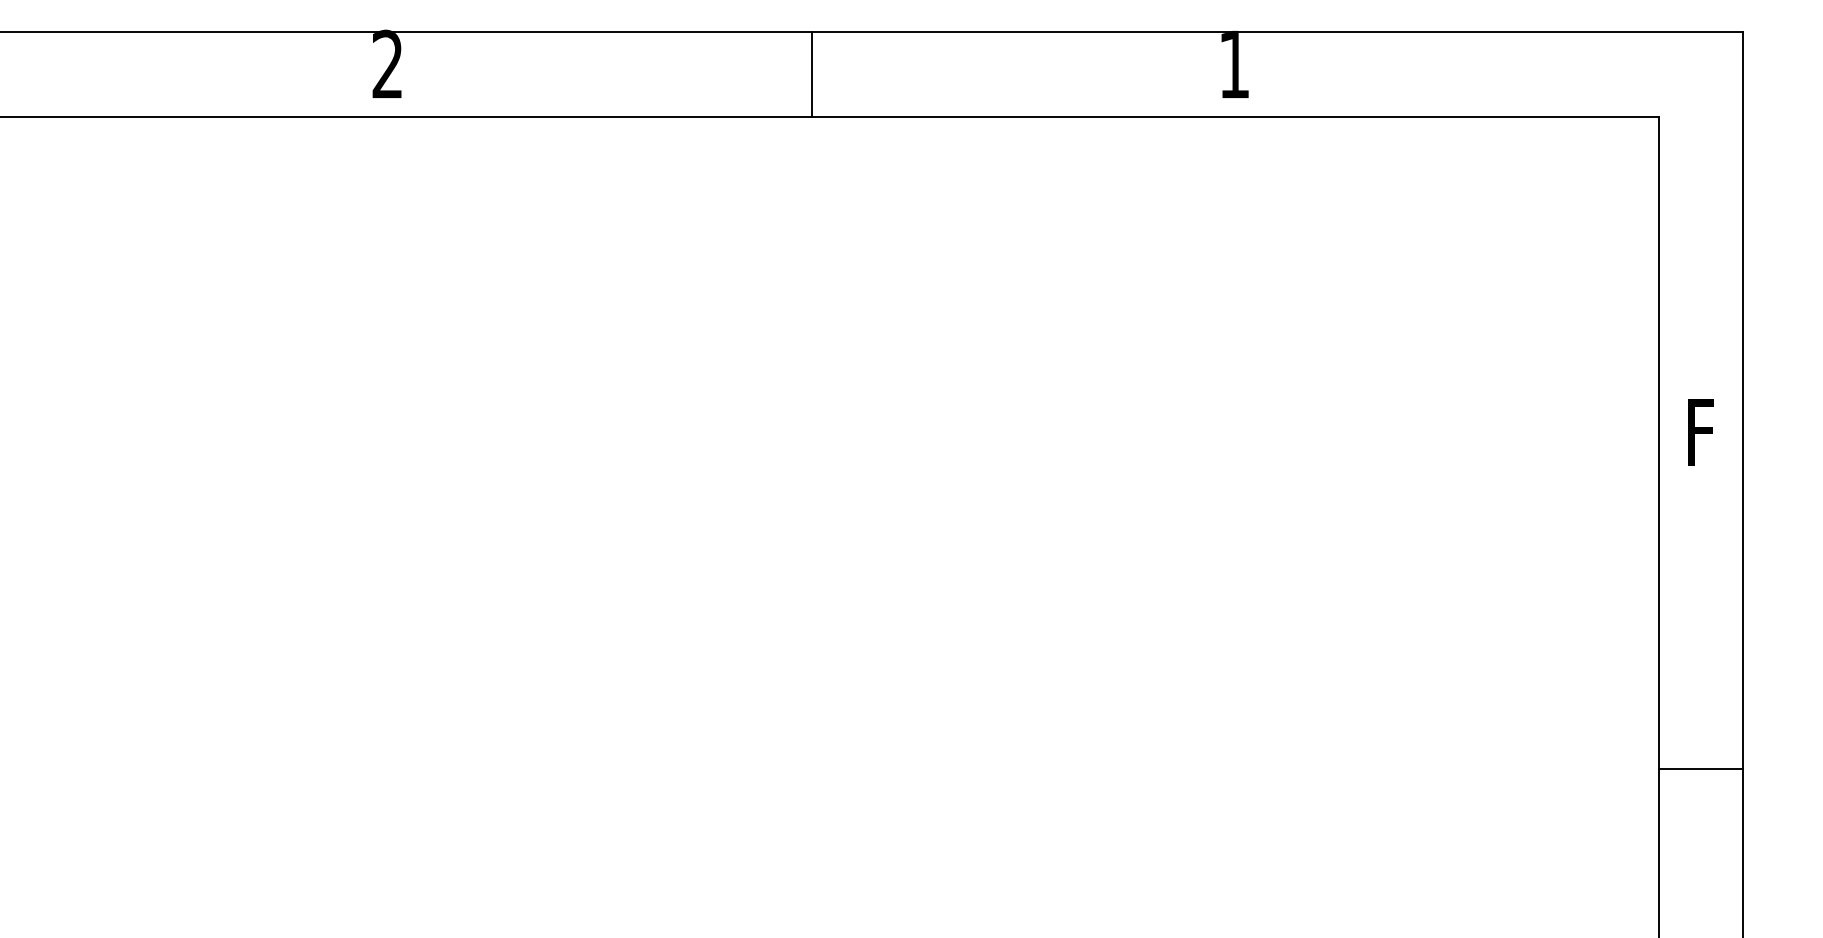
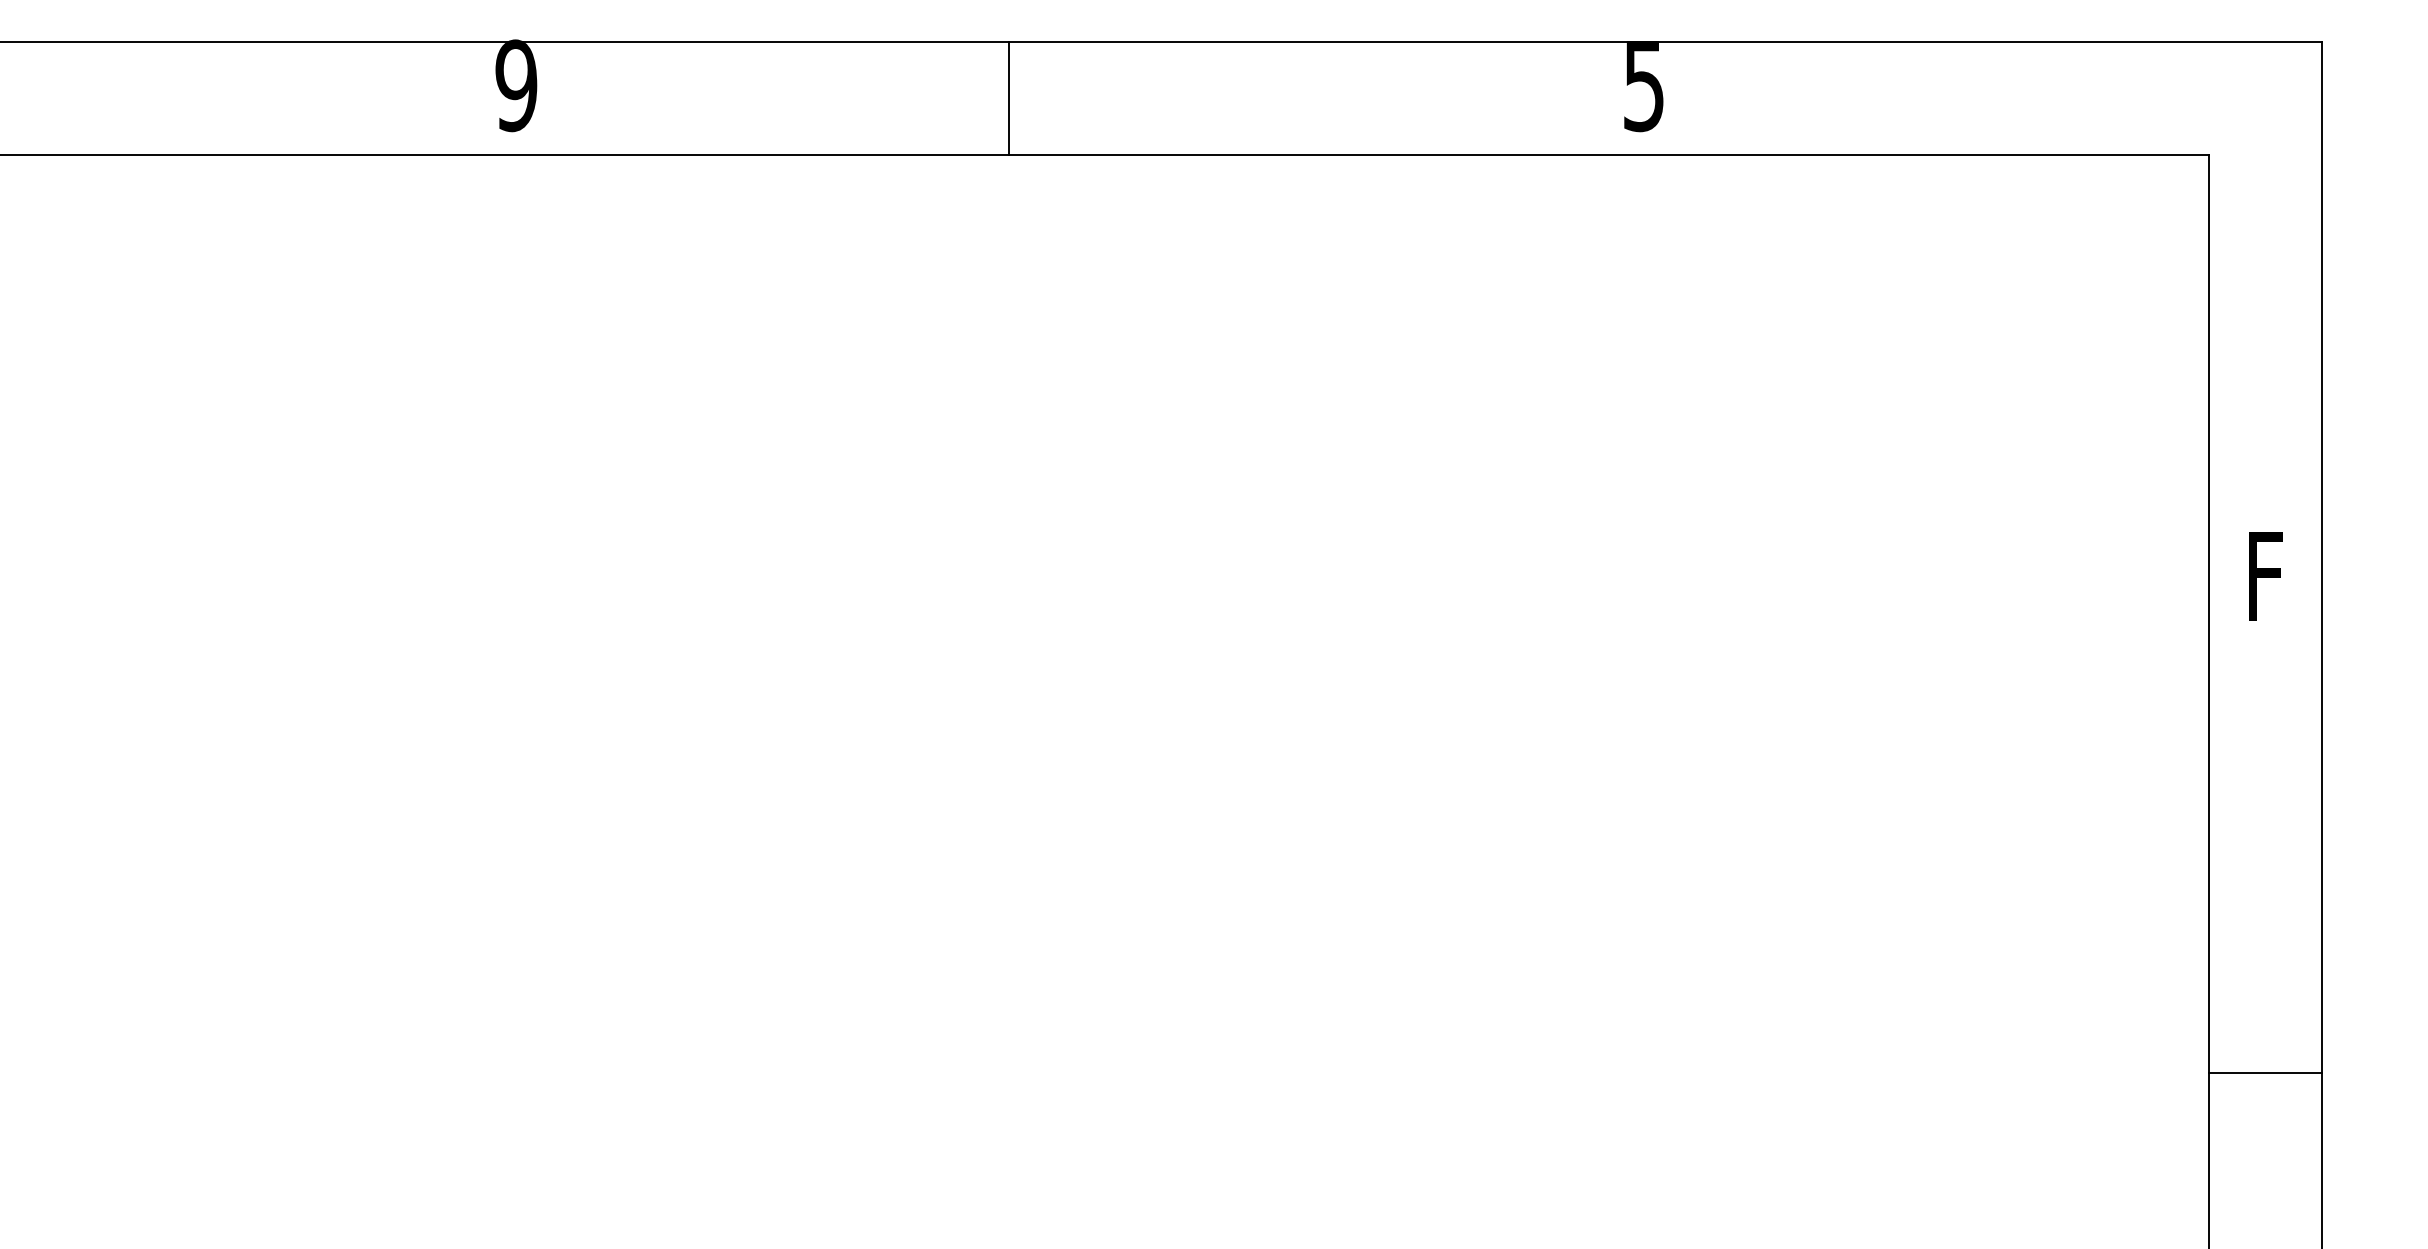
text: (387, 64) -> (516, 85), 2 -> 9
text: (1233, 64) -> (1642, 85), 1 -> 5
line: (811, 73) -> (1008, 97), moved
line: (1700, 768) -> (2264, 1072), moved

